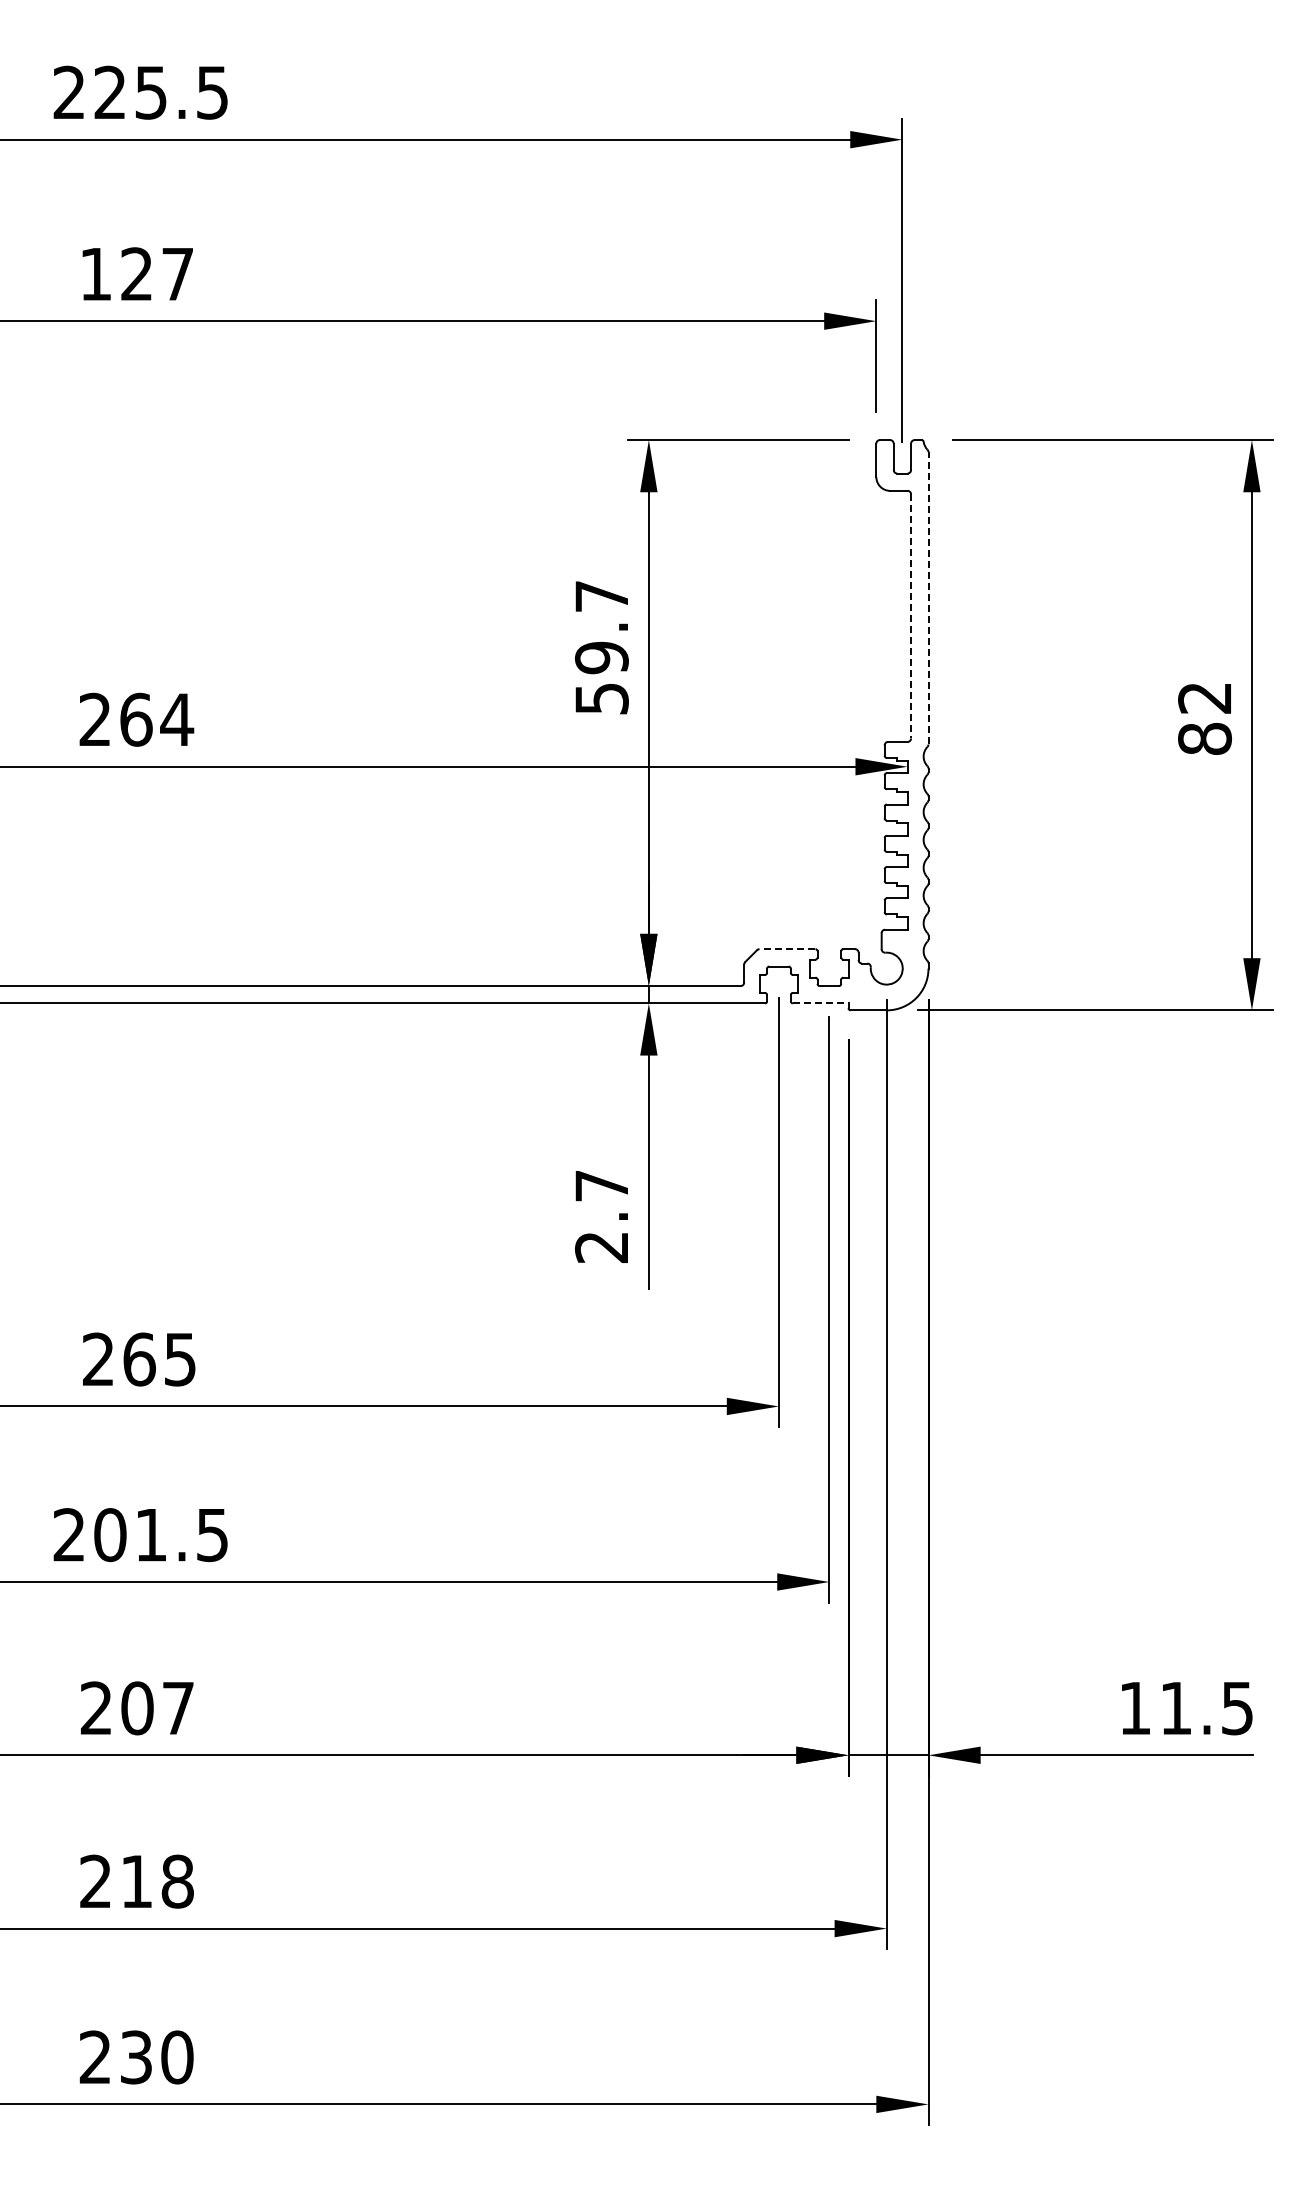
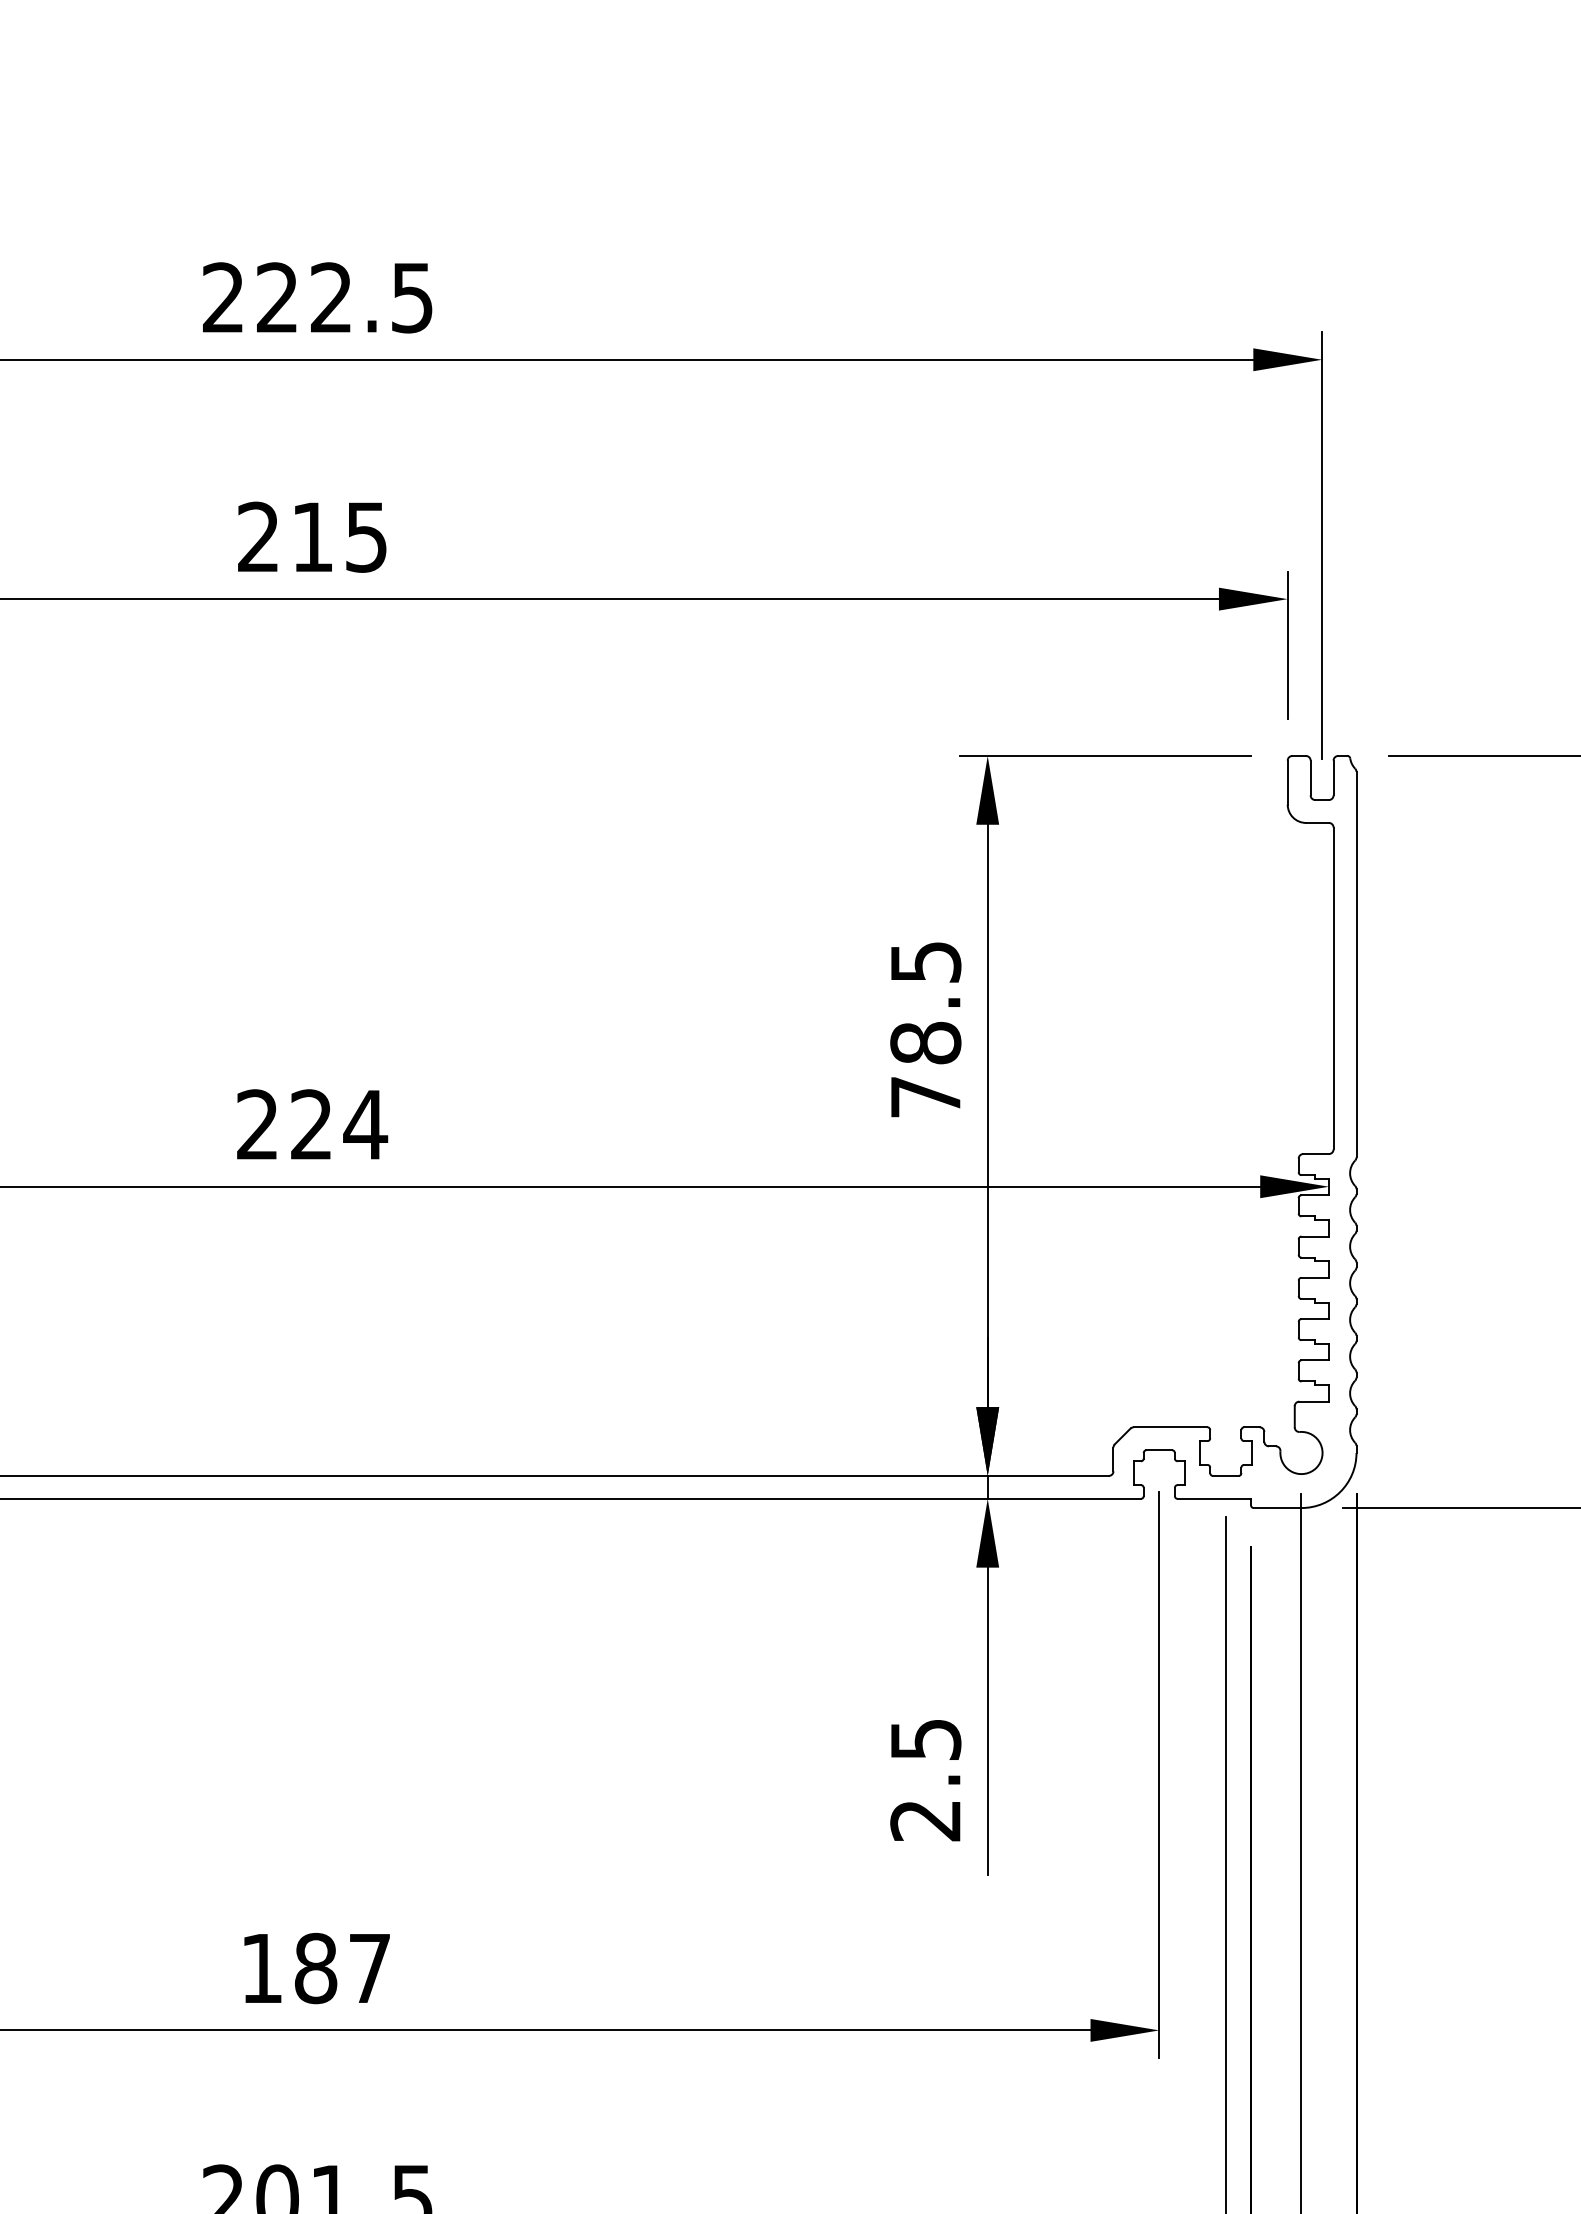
text: (150, 92) -> (330, 297), 225.5 -> 222.5
text: (136, 274) -> (312, 537), 127 -> 215
line: (928, 597) -> (1356, 963), dashed -> solid
line: (911, 616) -> (1334, 988), dashed -> solid
text: (601, 647) -> (925, 1029), 59.7 -> 78.5
text: (136, 719) -> (312, 1124), 264 -> 224
line: (787, 949) -> (1170, 1427), dashed -> solid
line: (820, 1003) -> (1214, 1498), dashed -> solid
text: (601, 1186) -> (925, 1740), 2.7 -> 2.5
text: (139, 1359) -> (315, 1968), 265 -> 187

